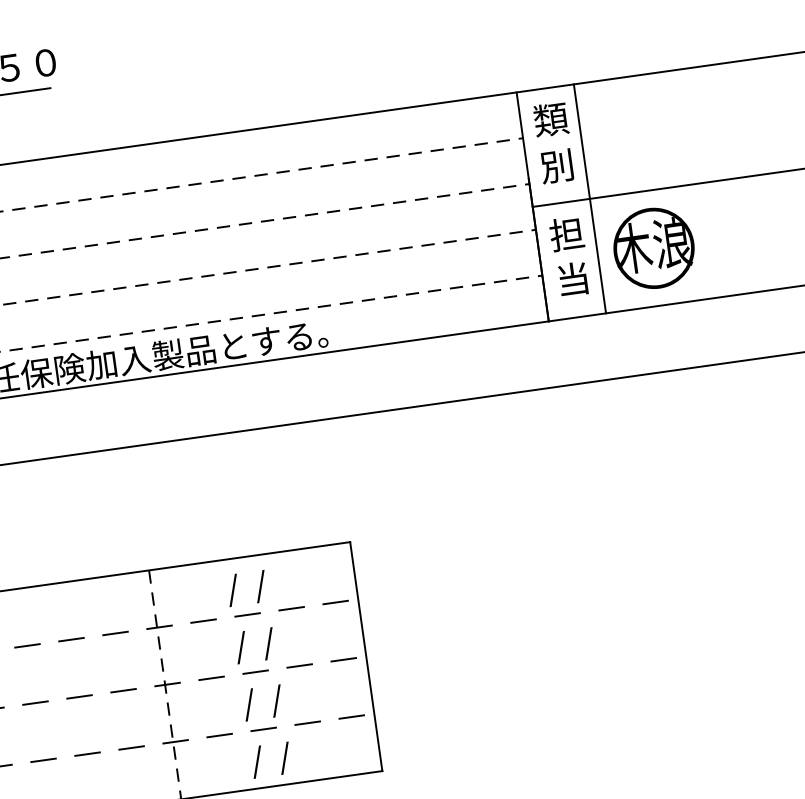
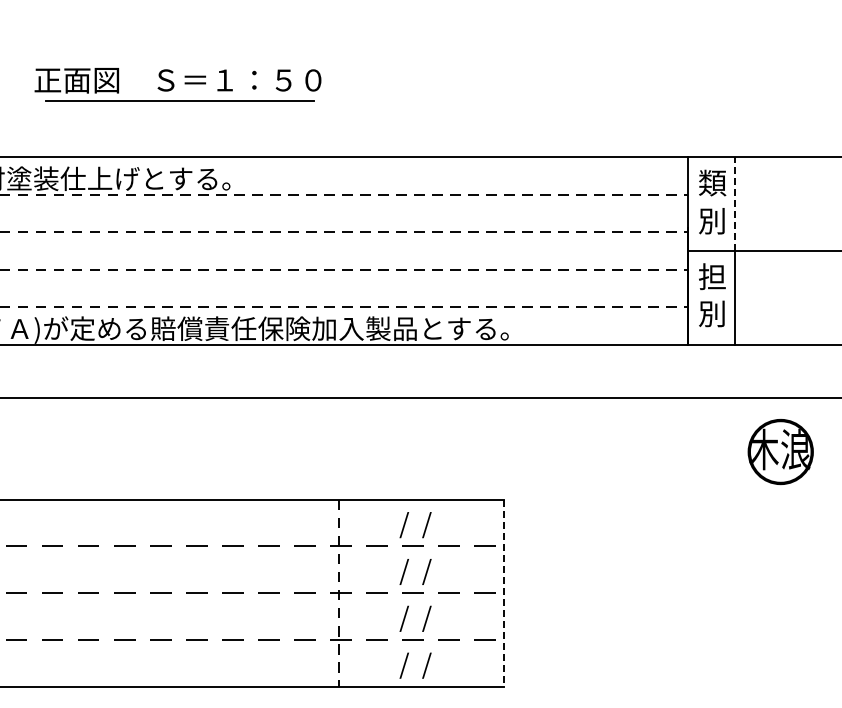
line: (581, 142) -> (734, 204), solid -> dashed
part: (653, 249) -> (780, 452), moved
text: (572, 279) -> (711, 313), 当 -> 別
line: (366, 656) -> (503, 593), solid -> dashed

